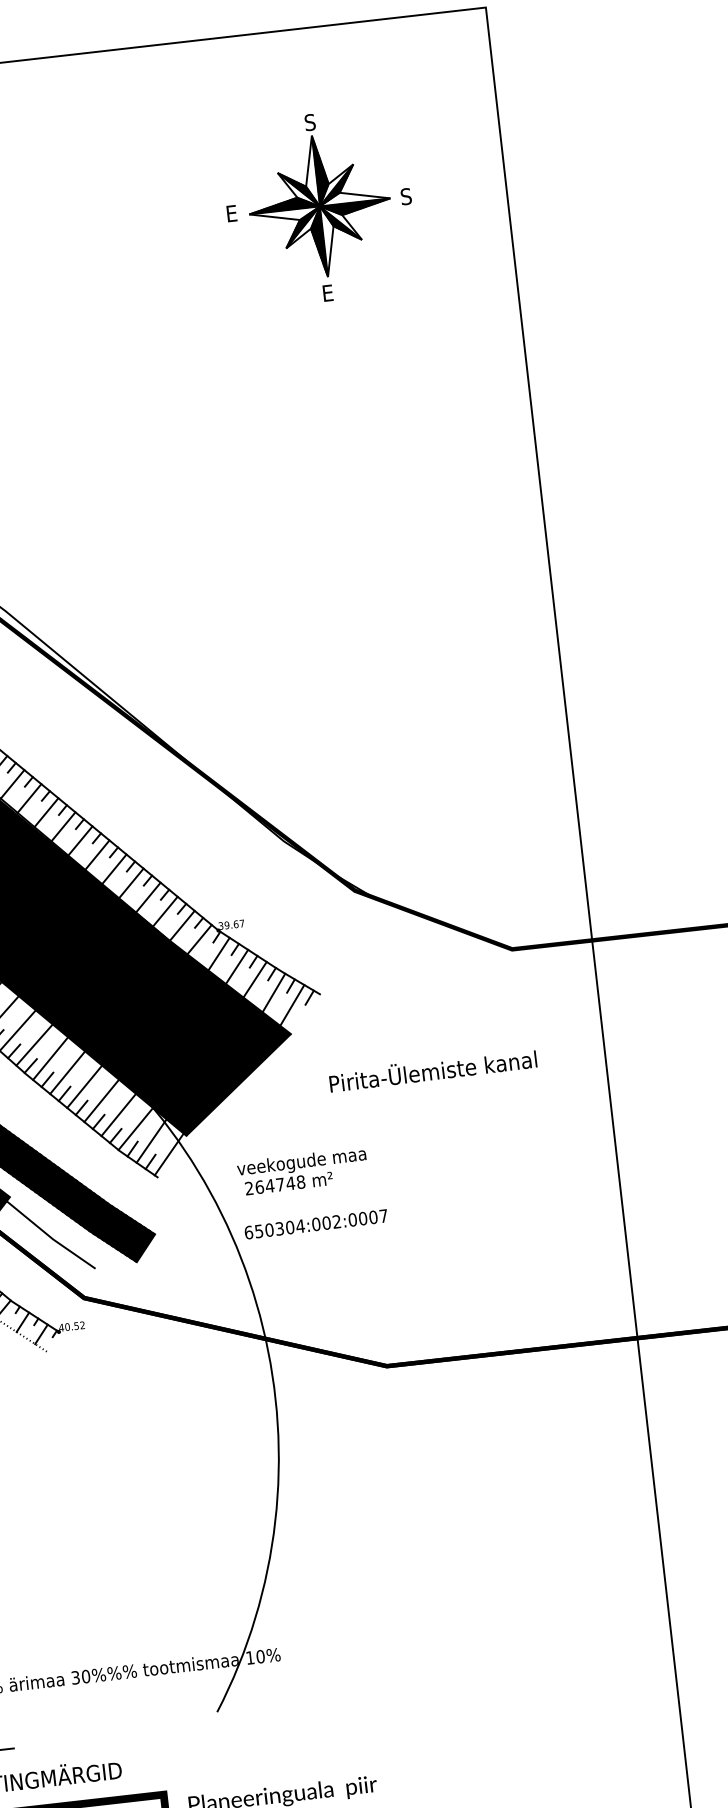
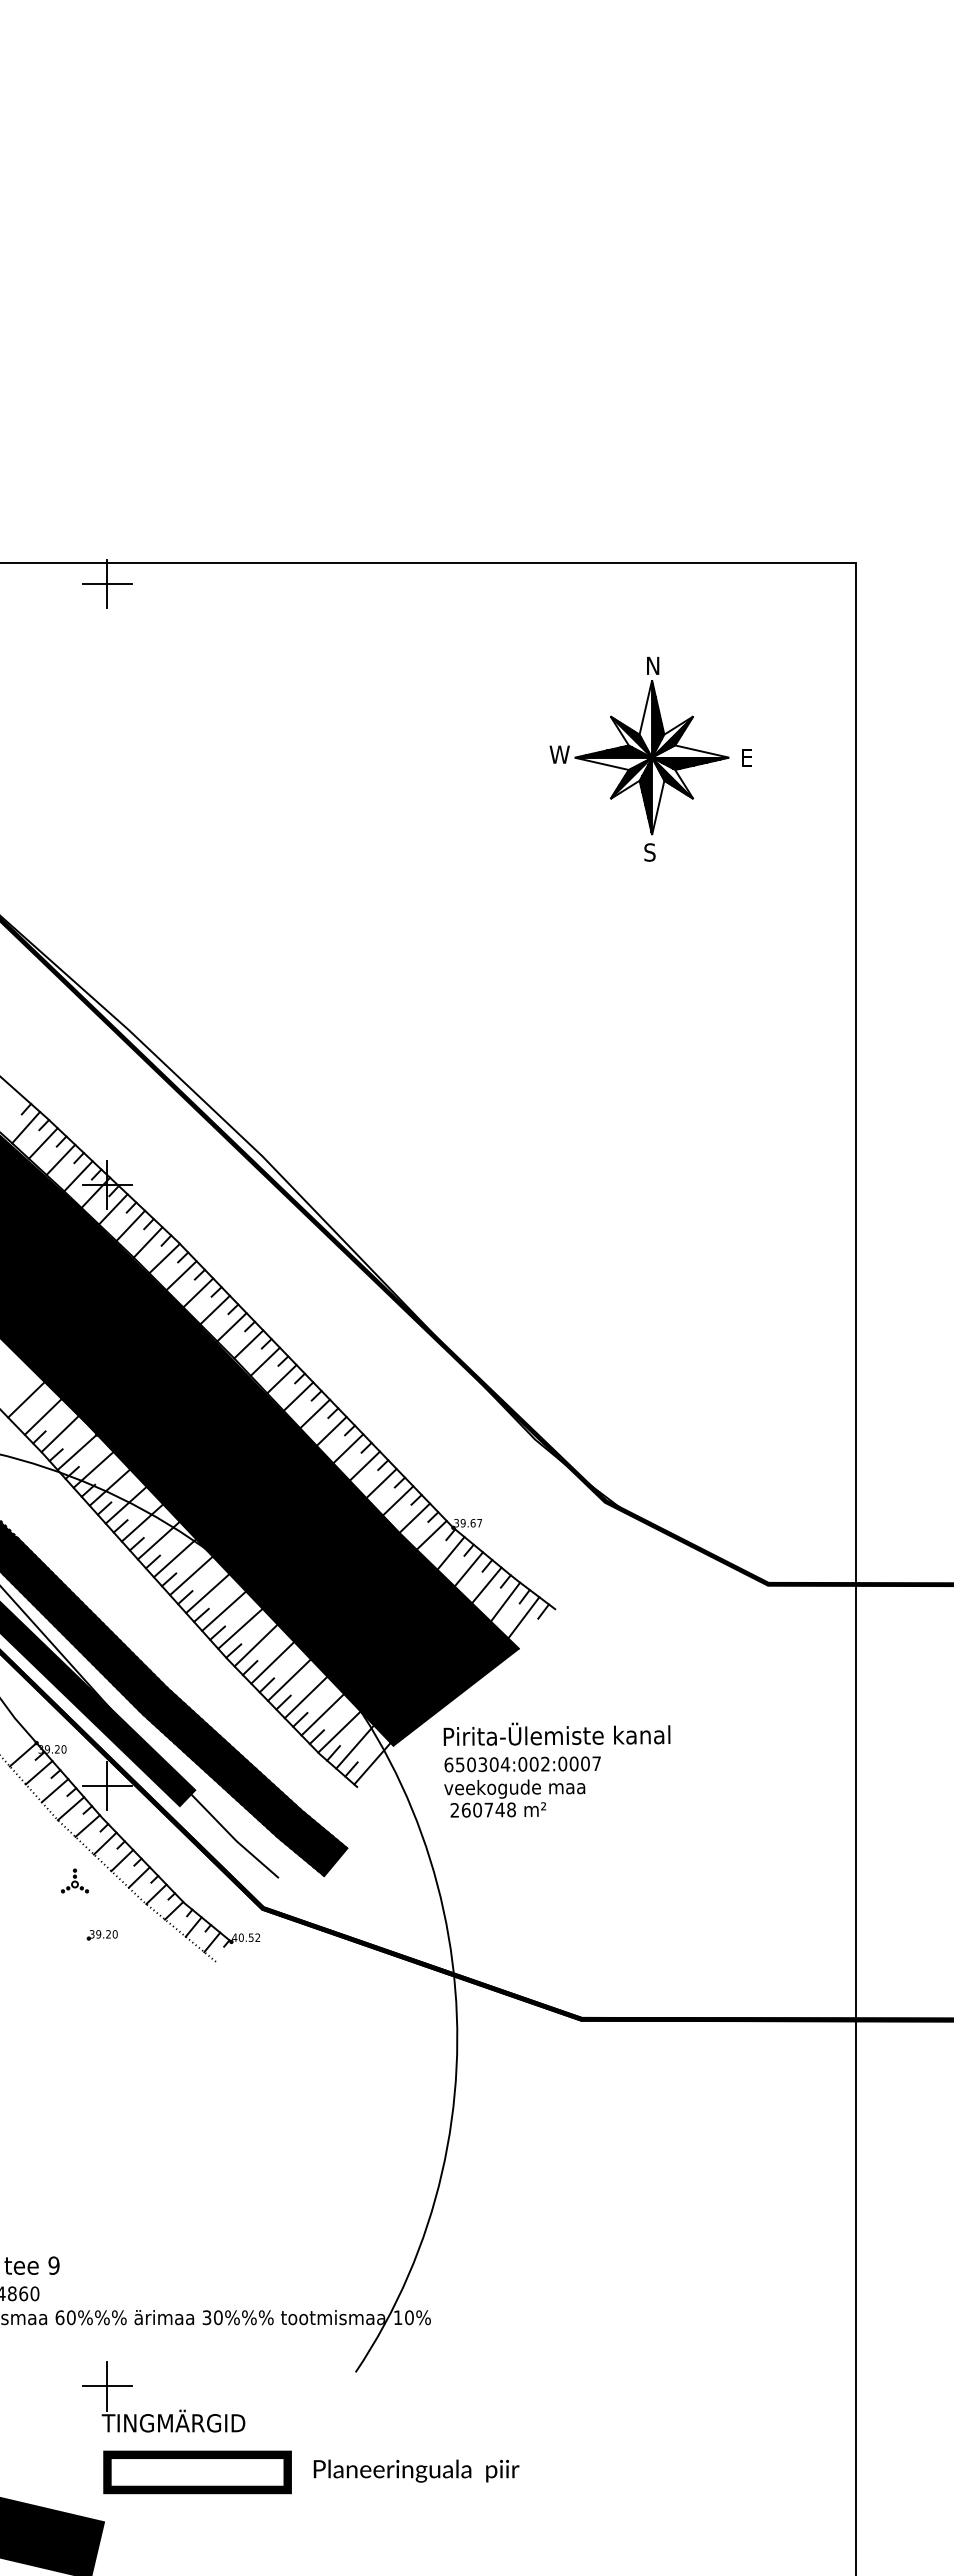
text: (310, 122) -> (652, 665), S -> N
text: (406, 196) -> (746, 757), S -> E
text: (235, 213) -> (559, 754), E -> W
text: (327, 293) -> (649, 852), E -> S
text: (432, 1069) -> (556, 1733), moved
text: (269, 1185) -> (477, 1809), 264748 -> 260748
text: (316, 1224) -> (522, 1764), moved

